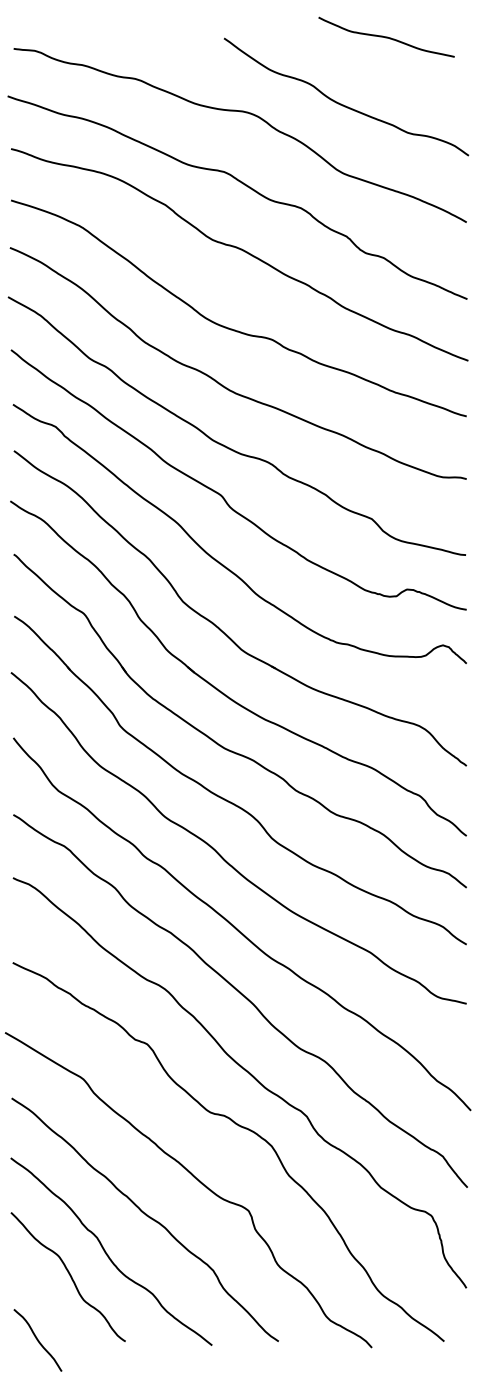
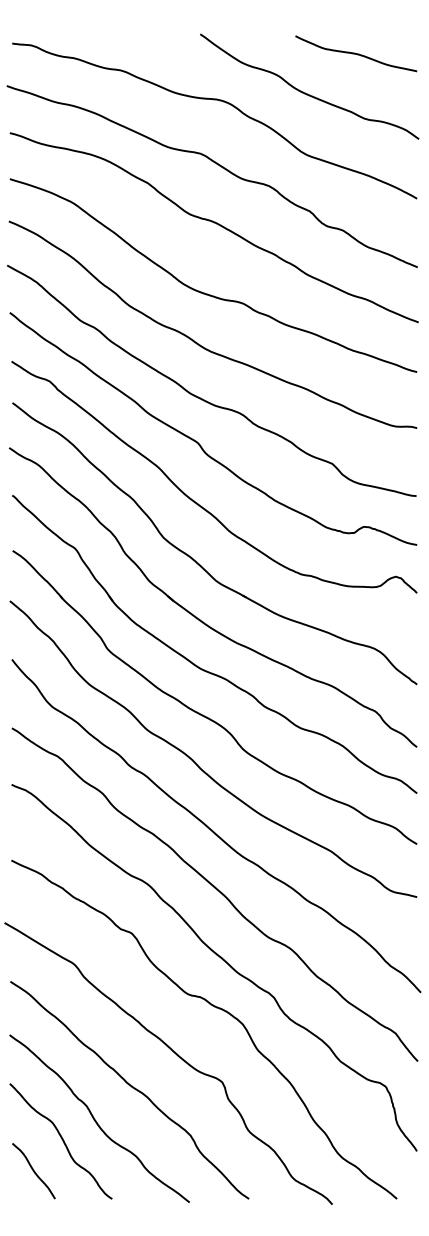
curve: (386, 36) -> (356, 53), moved
curve: (37, 1340) -> (33, 1171), moved

